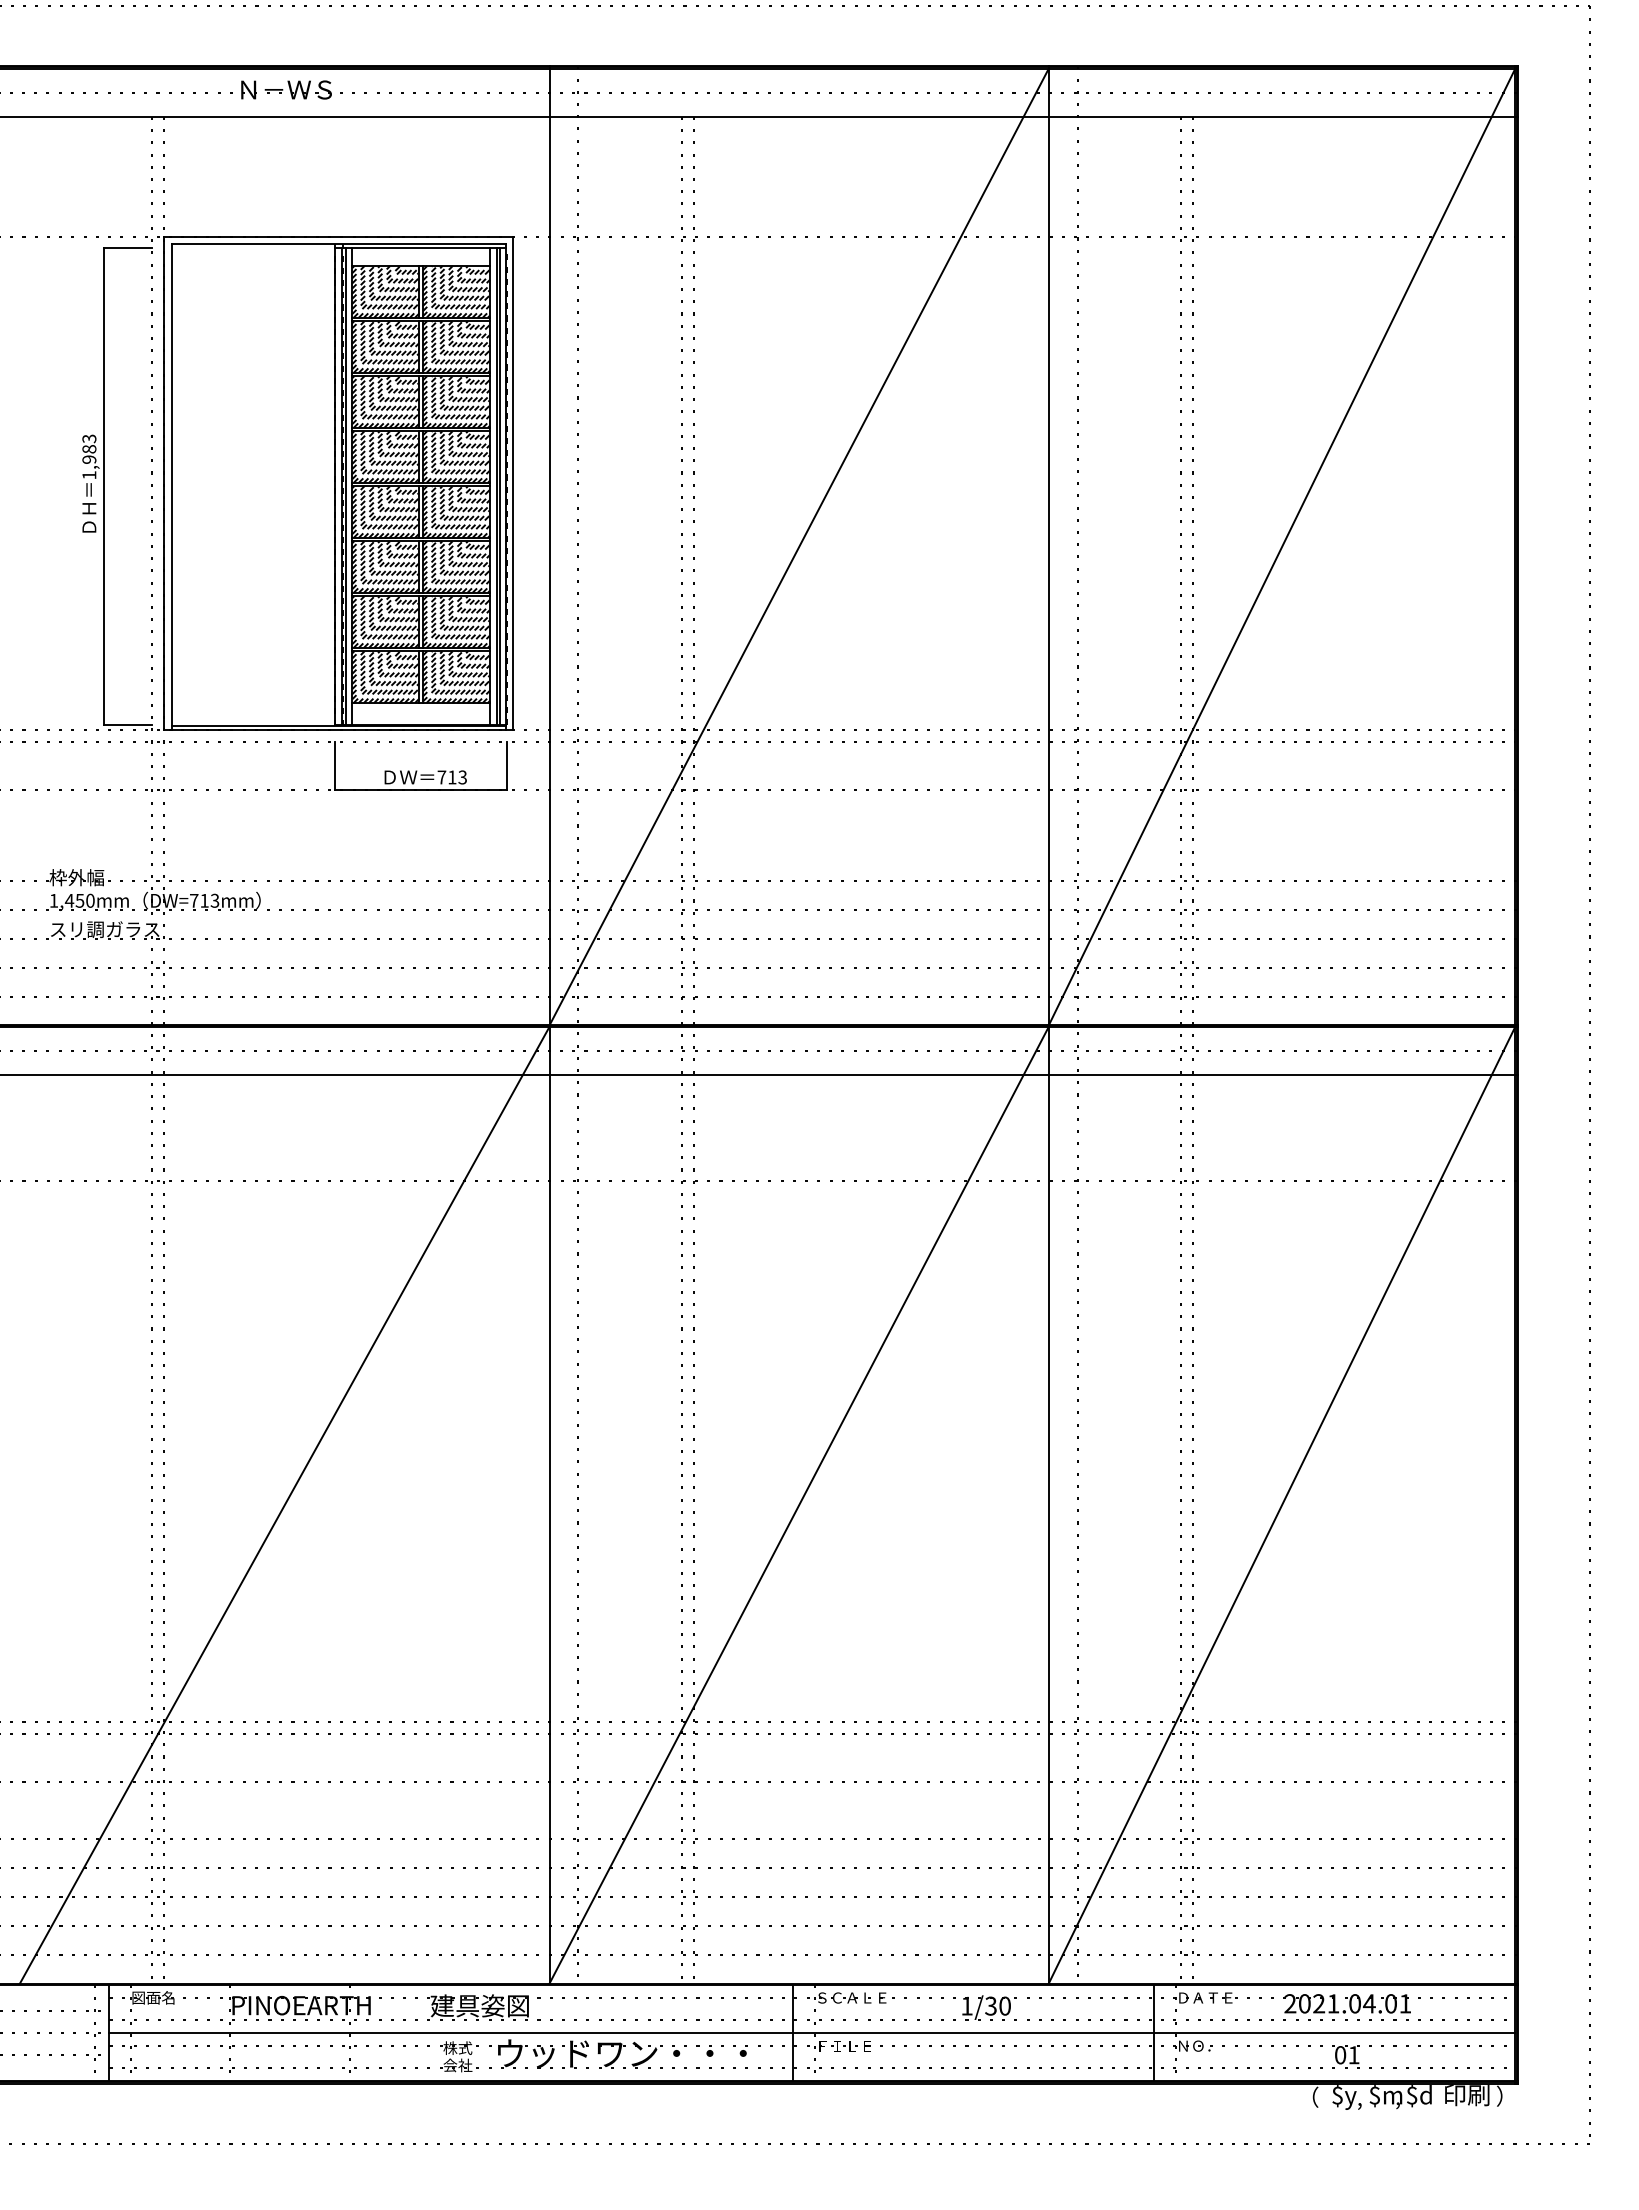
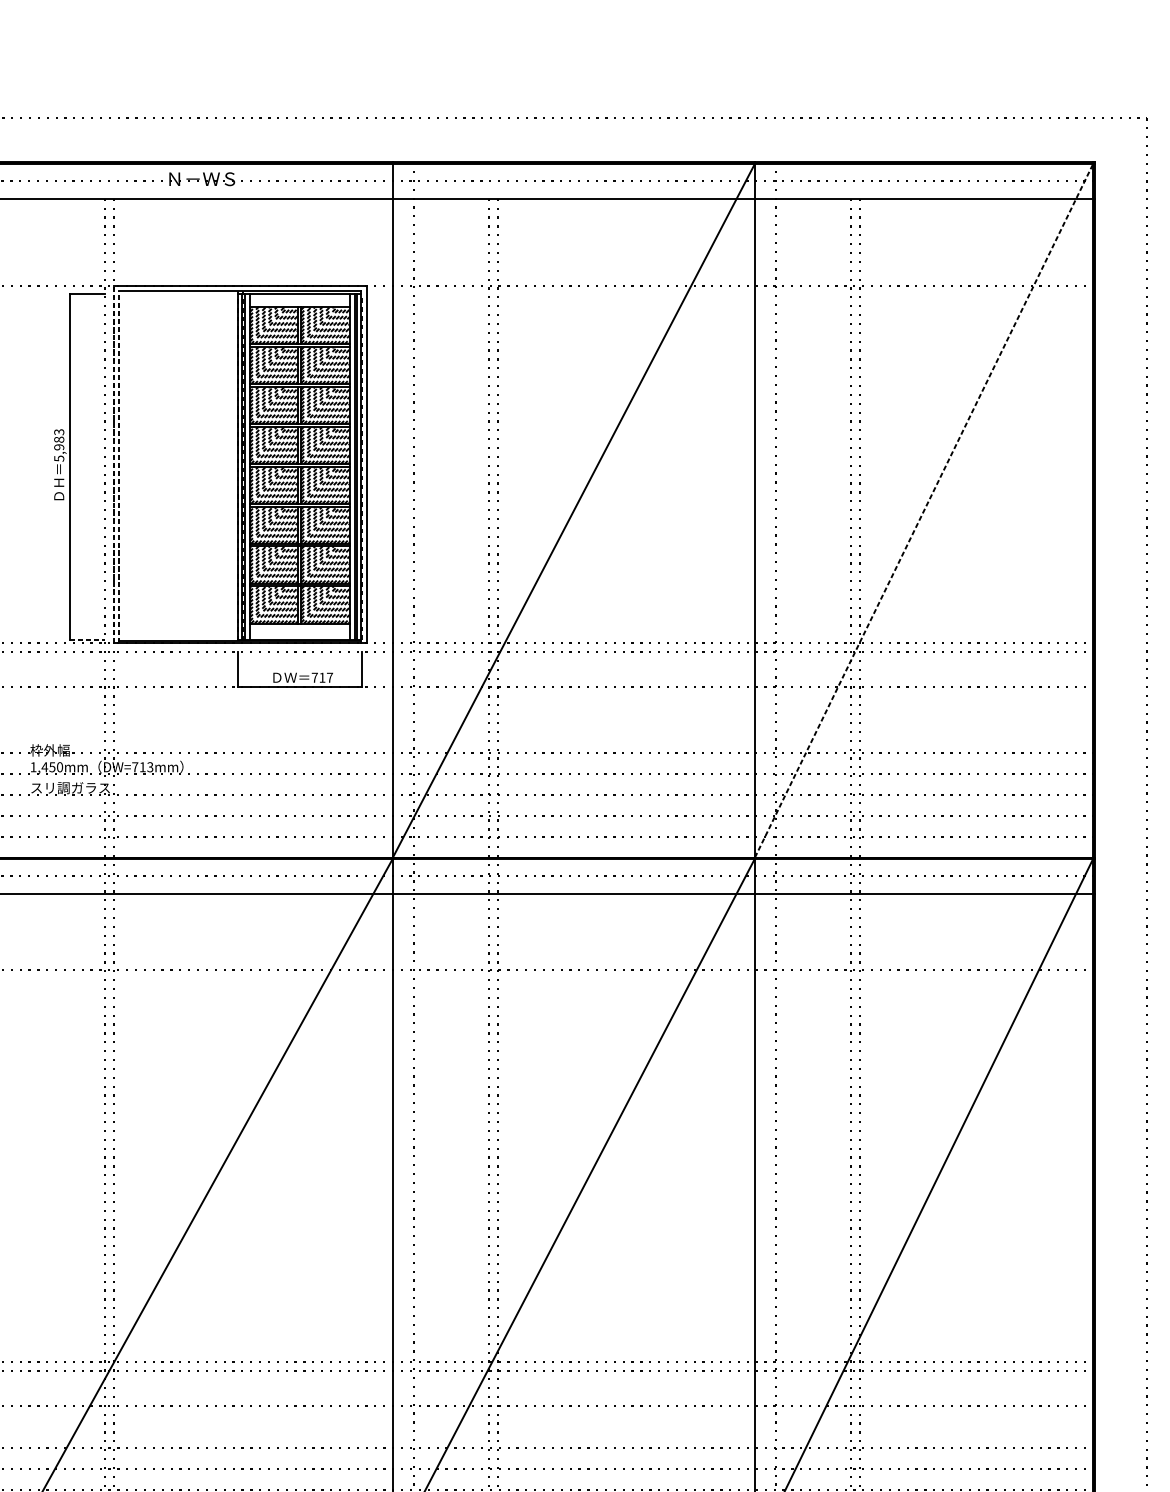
text: (89, 475) -> (59, 458), 1,983 -> 5,983
line: (164, 483) -> (113, 464), solid -> dashed
line: (171, 487) -> (118, 467), solid -> dashed
line: (1282, 546) -> (924, 510), solid -> dashed
line: (128, 725) -> (87, 640), solid -> dashed
text: (462, 777) -> (329, 677), 713 -> 717

